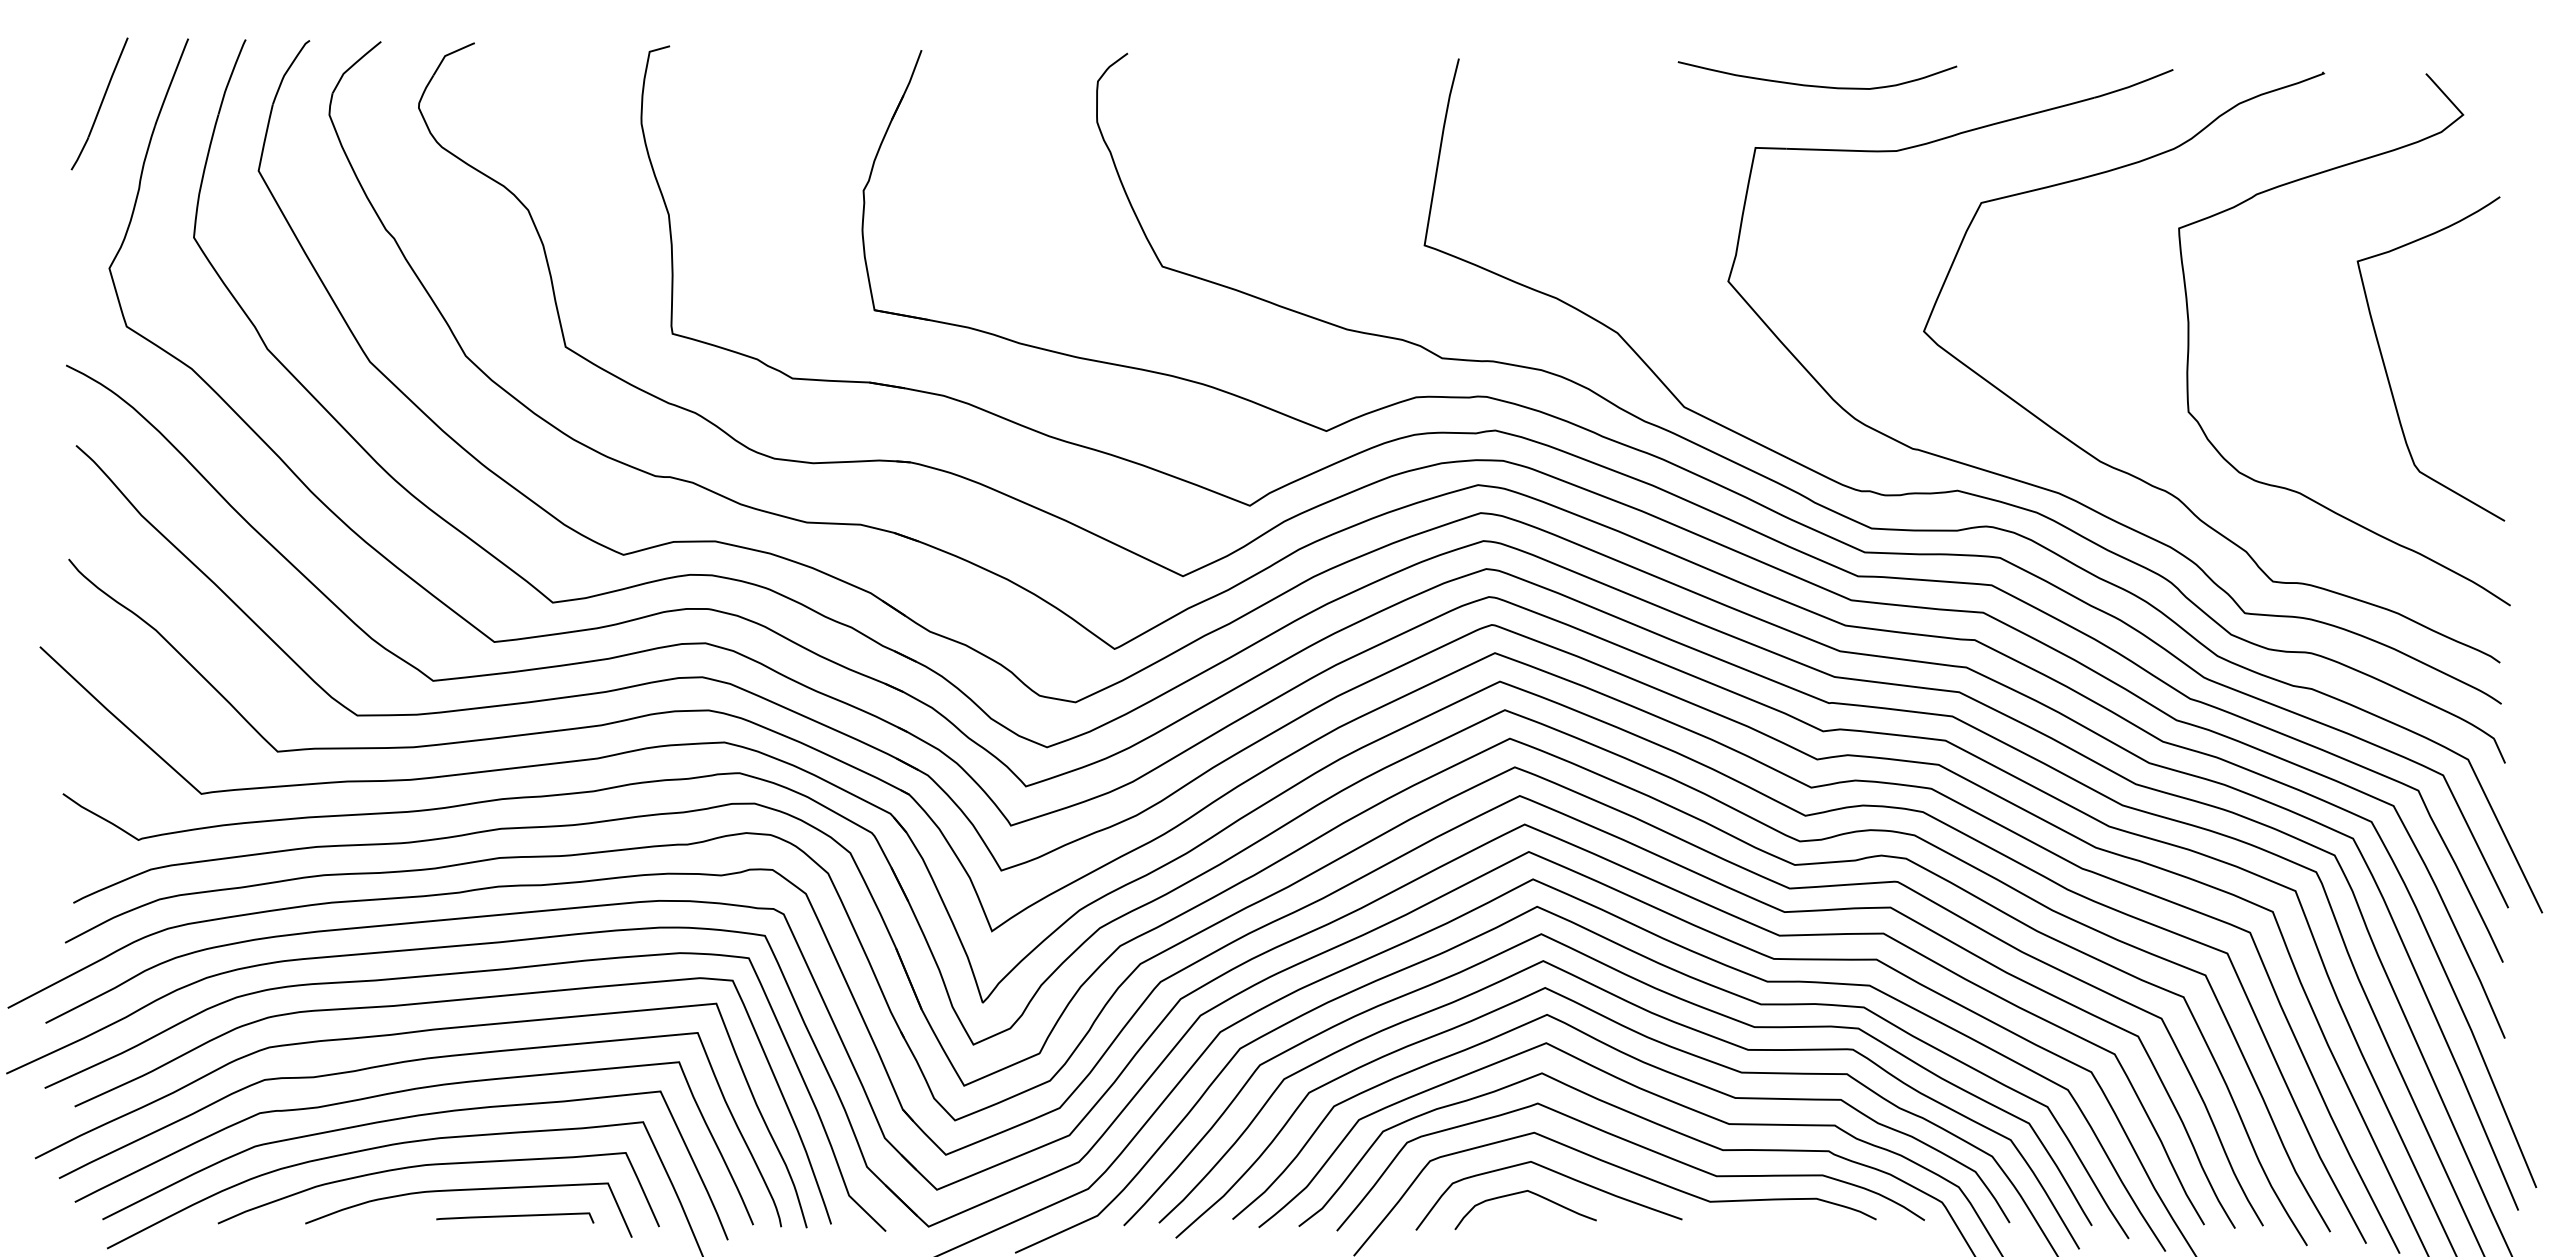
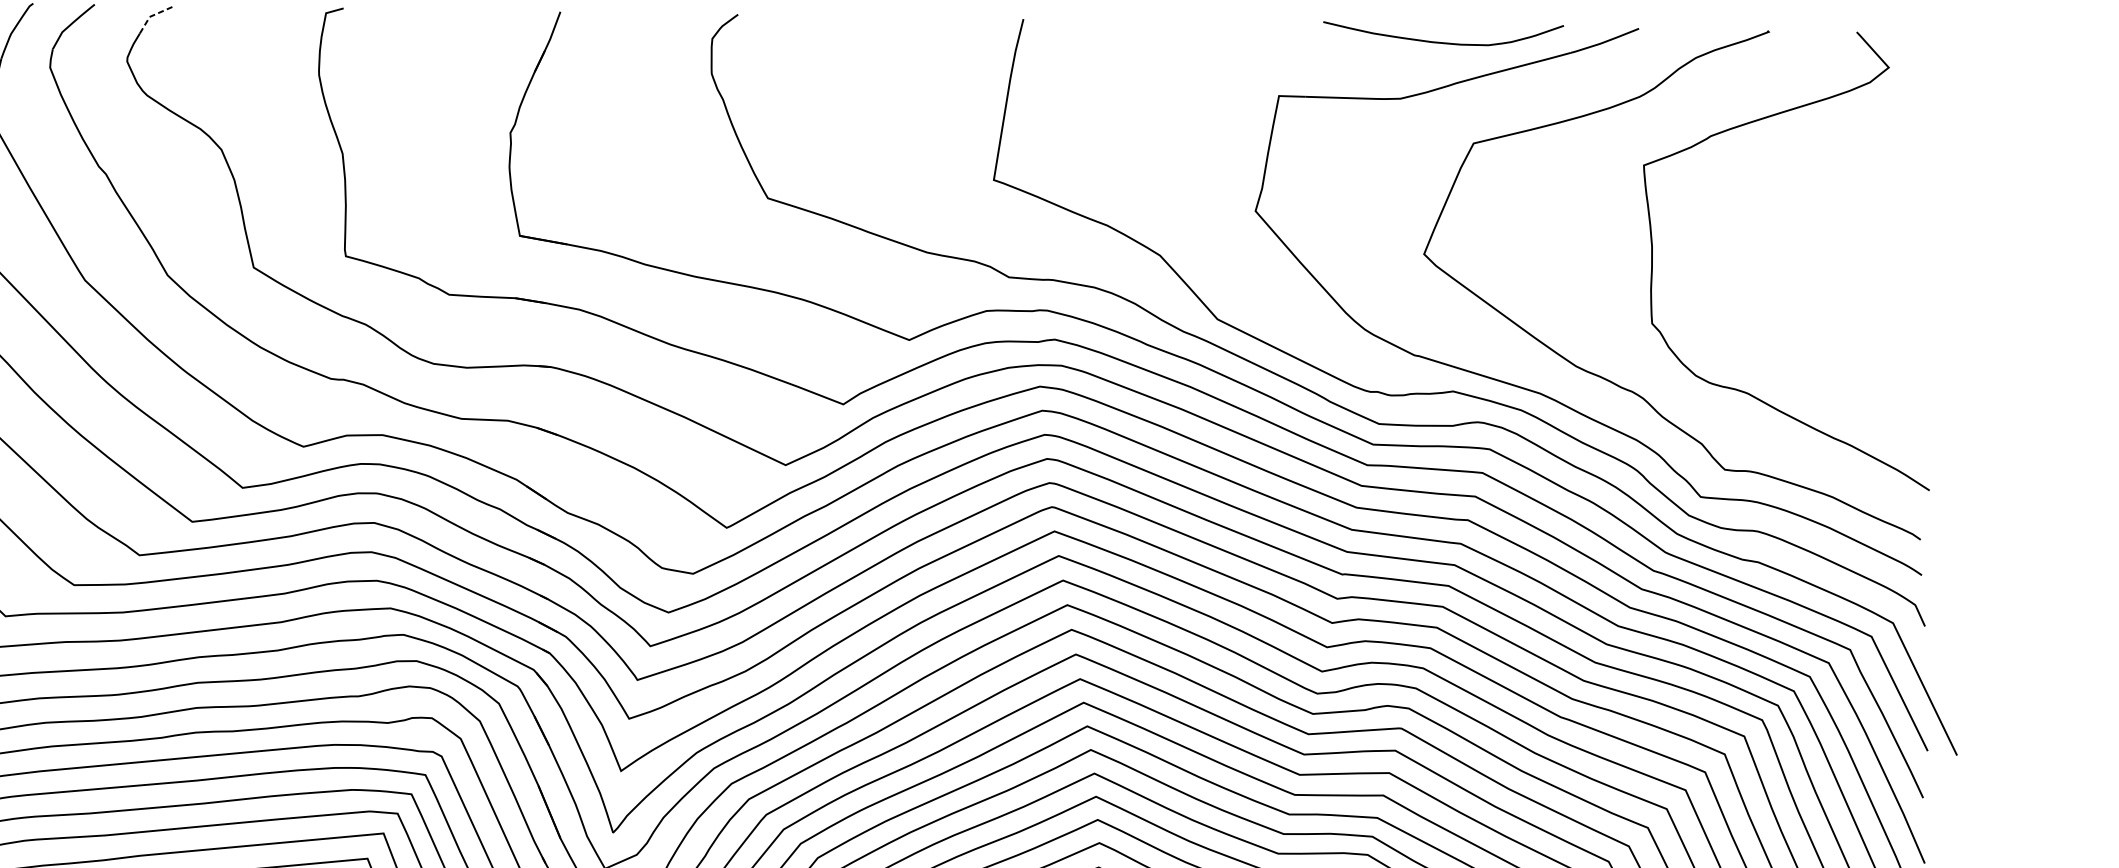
line: (450, 53) -> (154, 14), solid -> dashed
curve: (1817, 85) -> (1443, 42), moved
curve: (2386, 368) -> (1822, 286), removed

